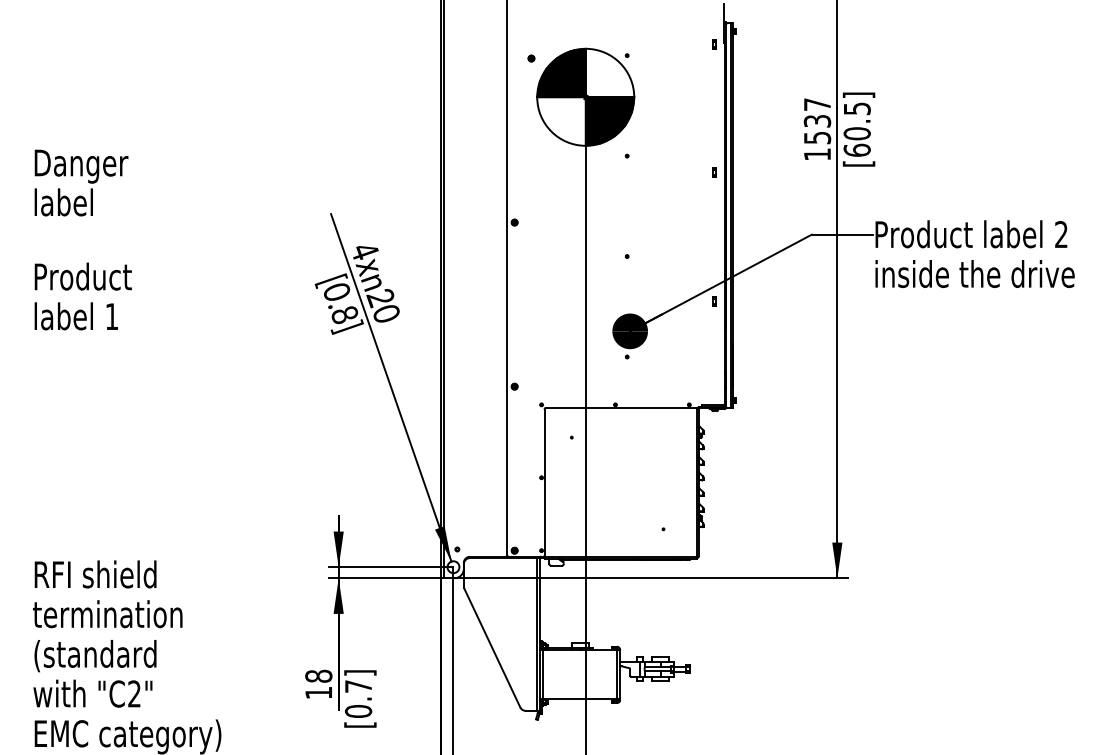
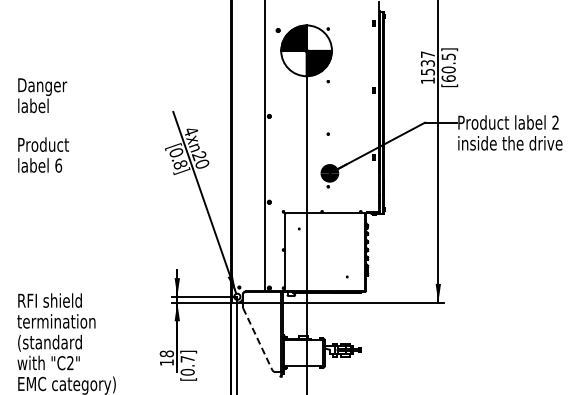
text: (111, 316) -> (58, 165), 1 -> 6
line: (491, 648) -> (257, 339), solid -> dashed

